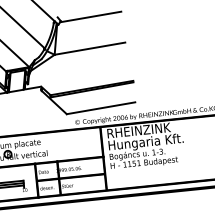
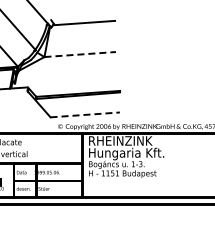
line: (90, 48) -> (80, 54), solid -> dashed
line: (101, 107) -> (85, 114), solid -> dashed

